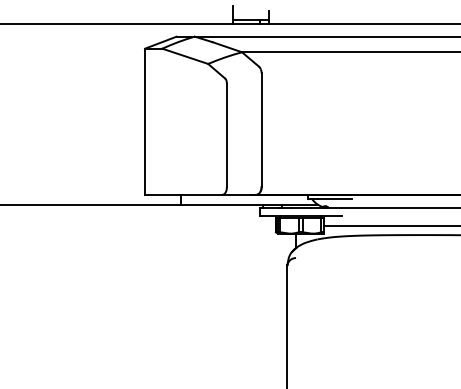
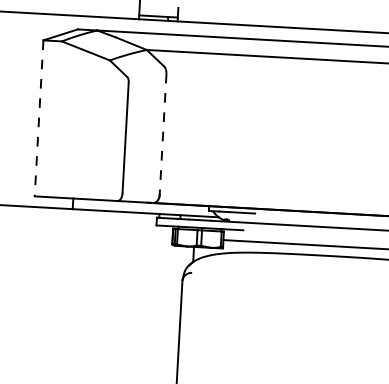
line: (145, 122) -> (39, 119), solid -> dashed
line: (261, 130) -> (162, 134), solid -> dashed

